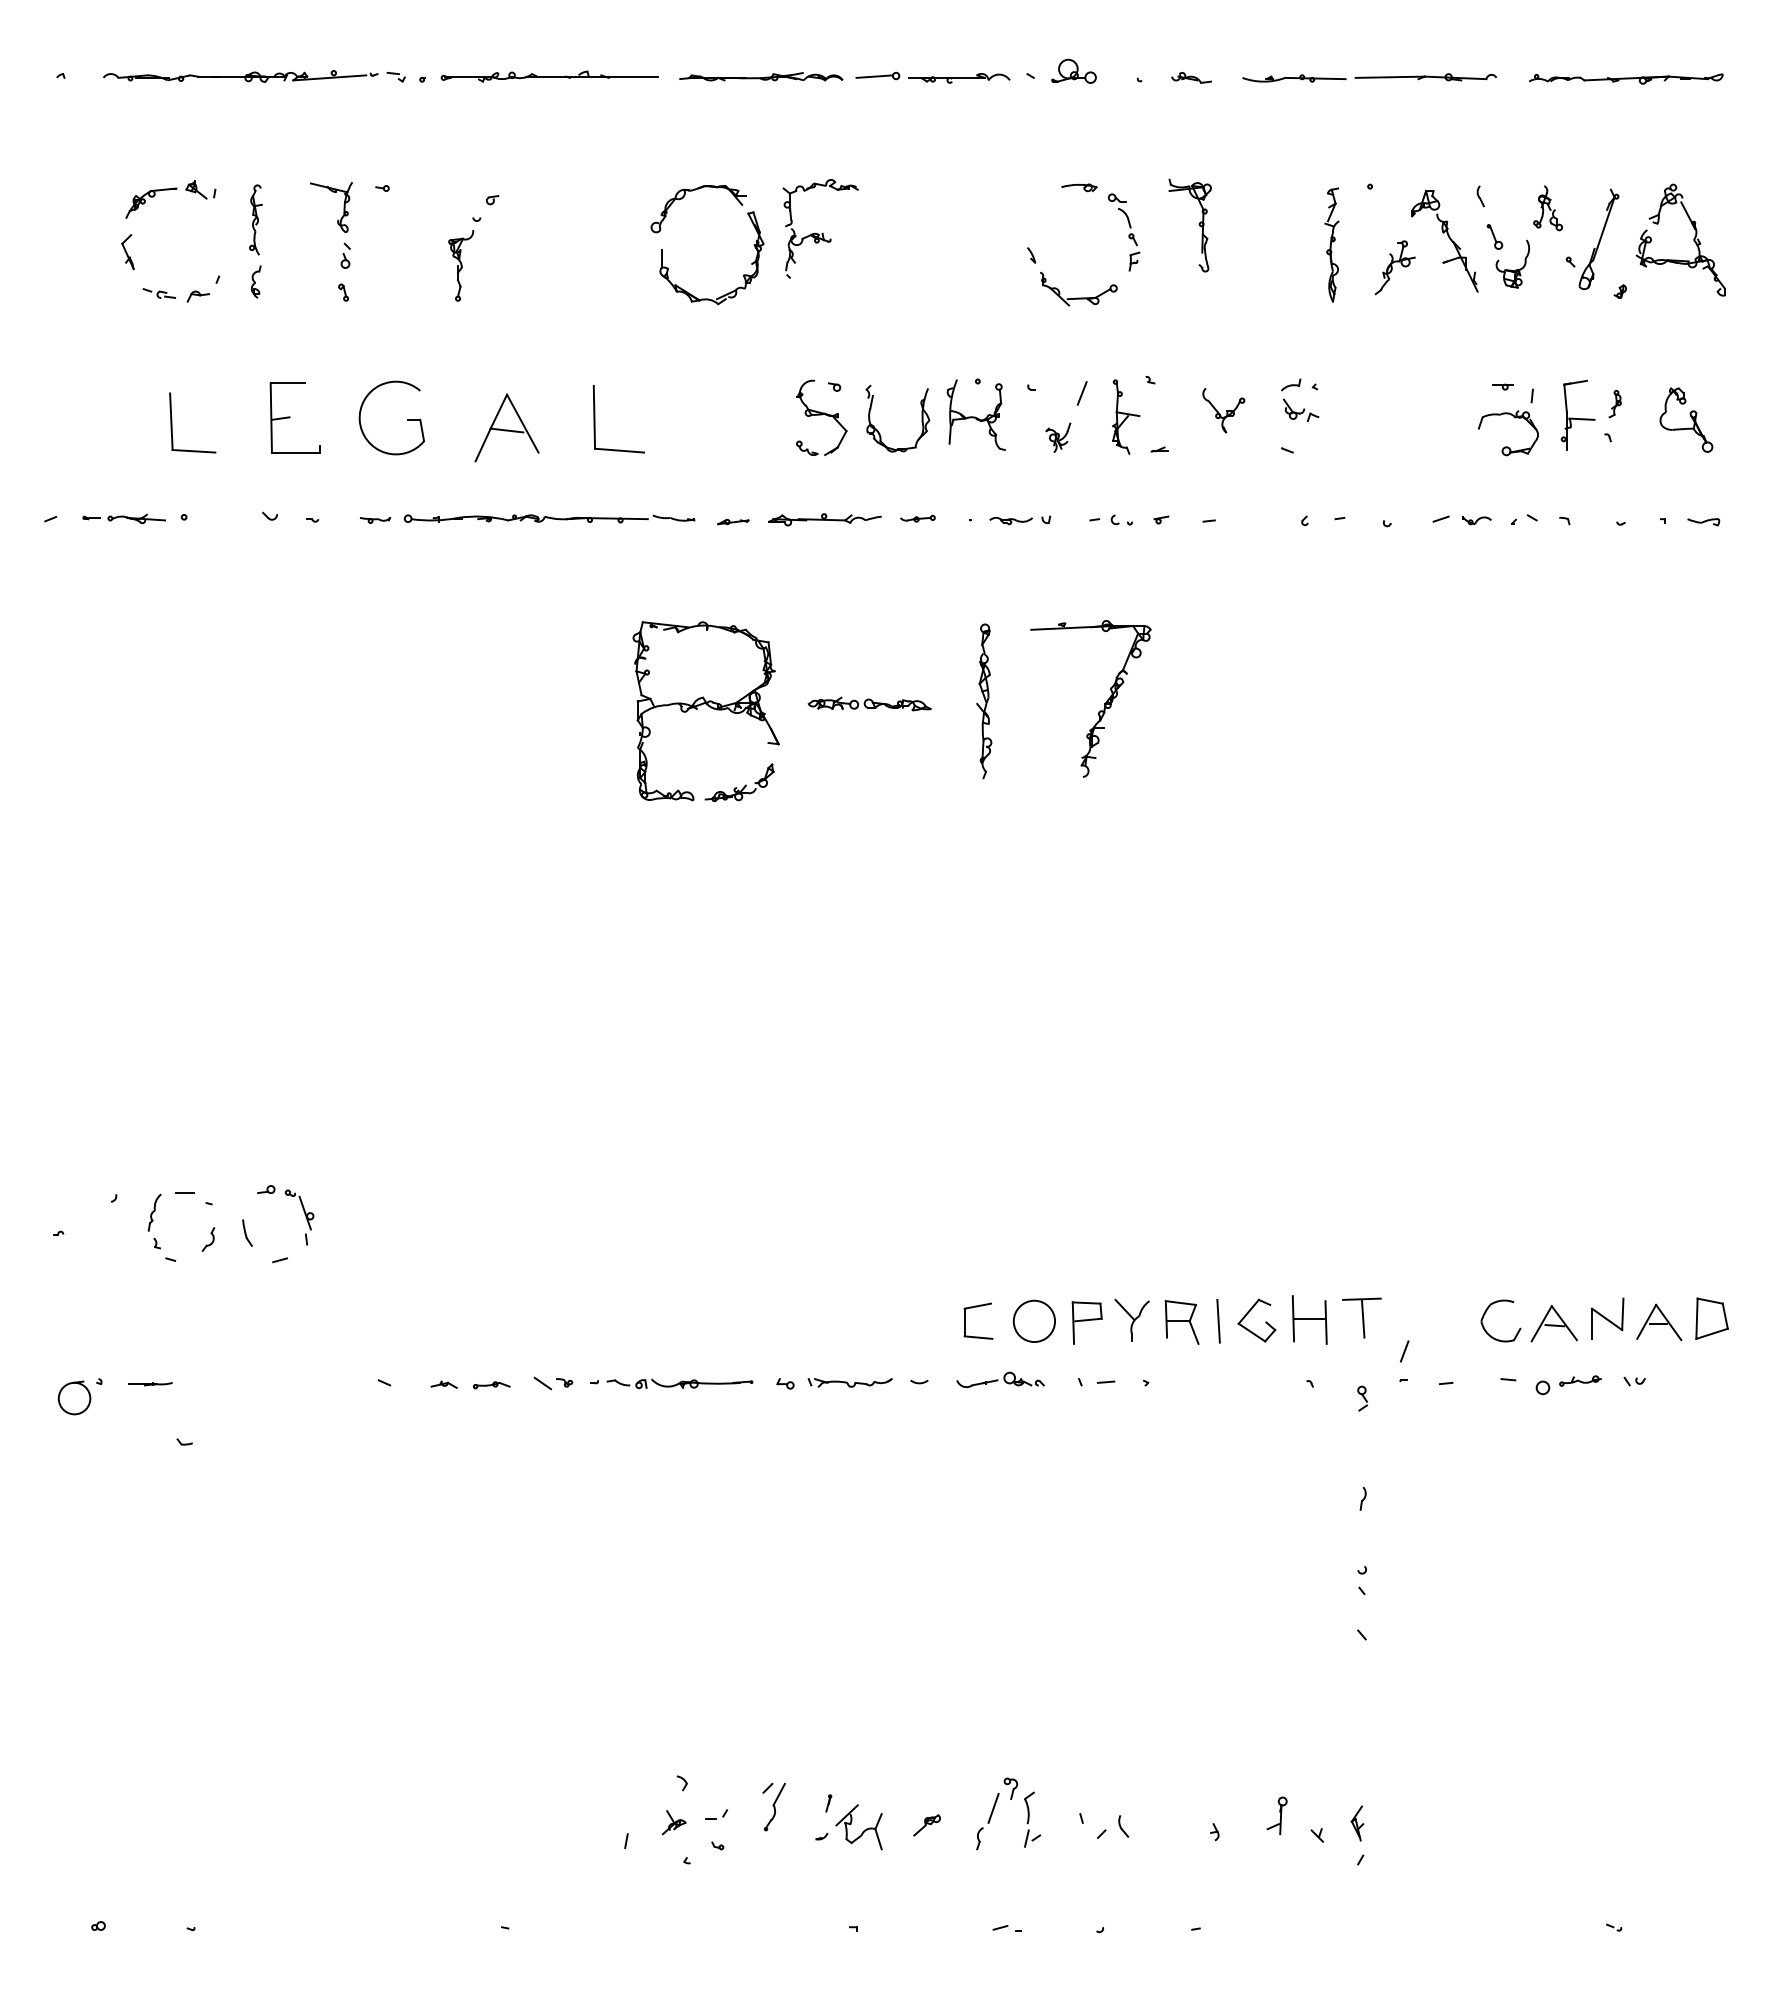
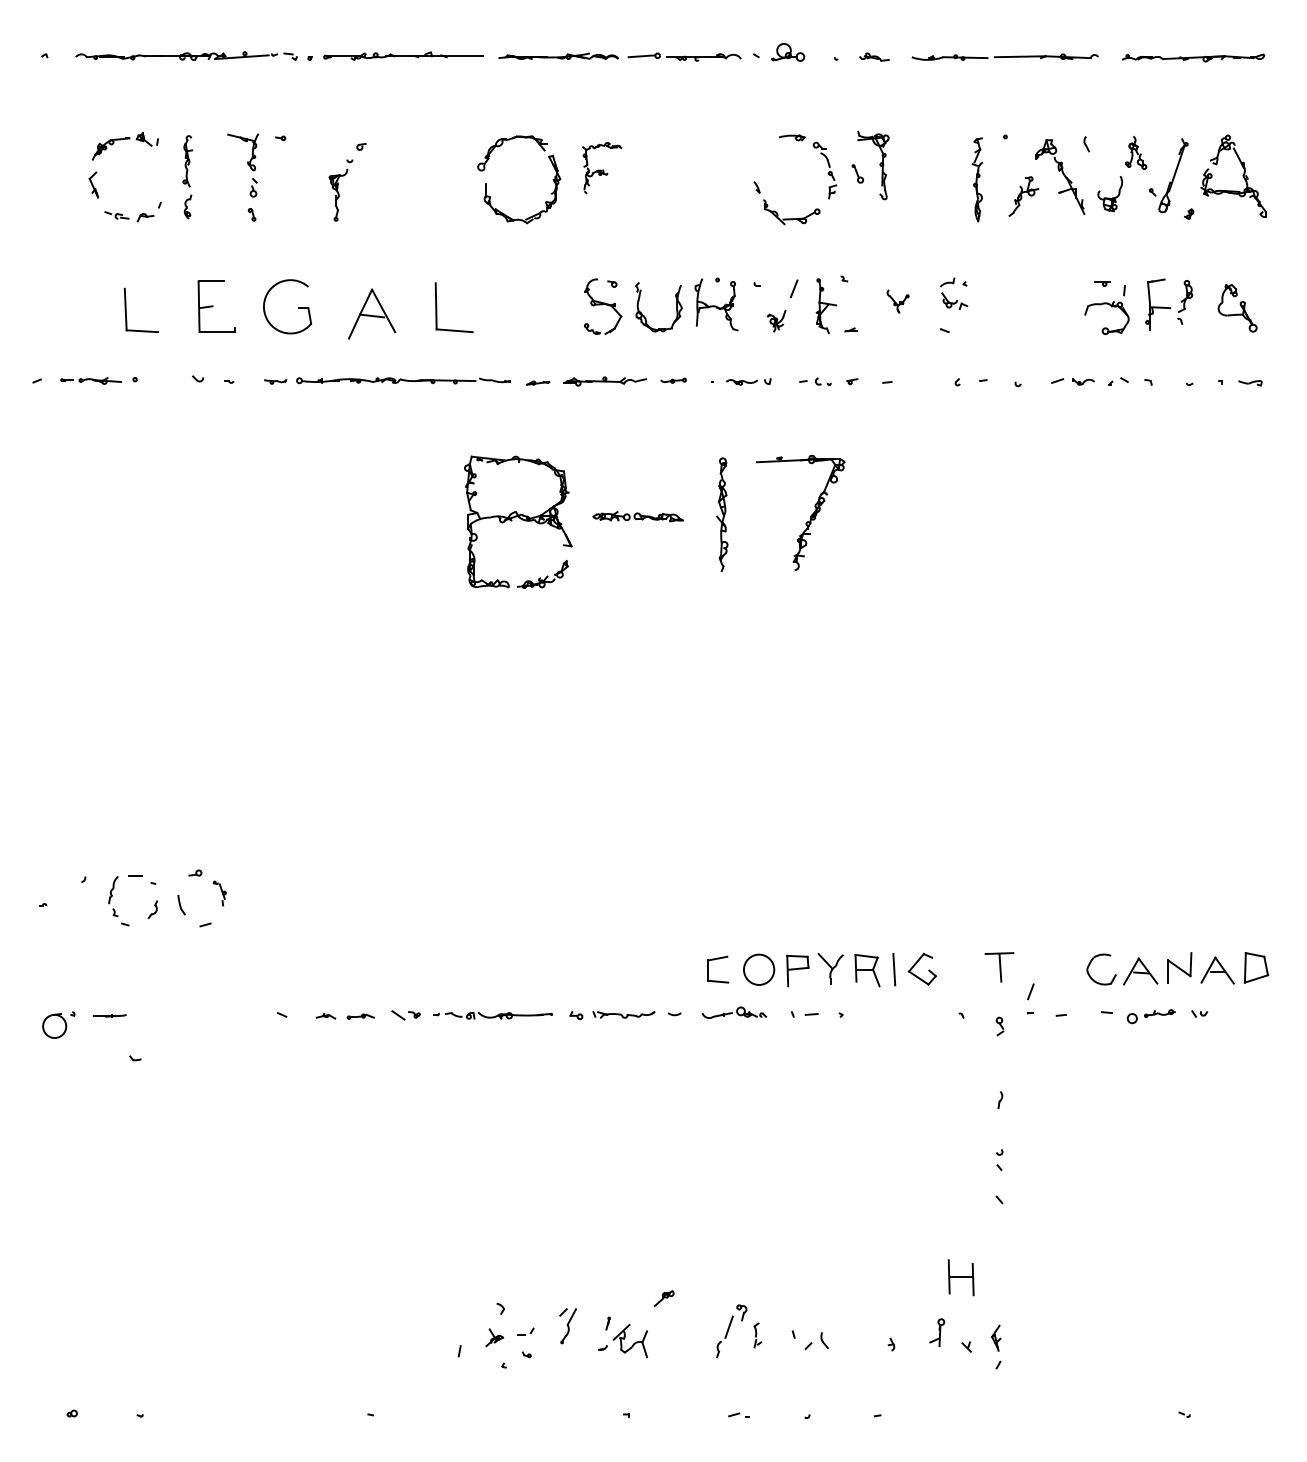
part: (820, 228) -> (602, 167), size x0.7
part: (1494, 236) -> (857, 173), moved
part: (1614, 404) -> (1184, 296), size x1.6
part: (1223, 410) -> (897, 301), size x0.7
part: (299, 1217) -> (219, 893), size x0.6
part: (1309, 1319) -> (961, 1277), moved
part: (1032, 1819) -> (757, 1335), size x0.6
part: (926, 1825) -> (663, 1298), moved

